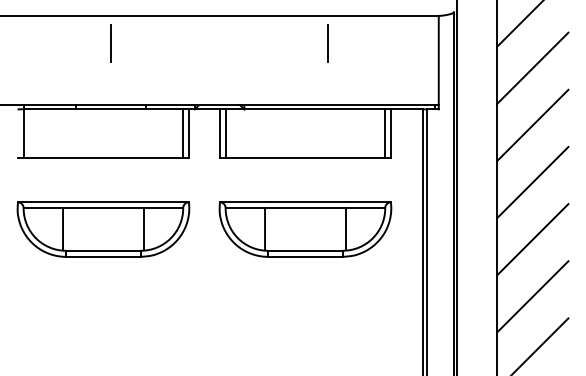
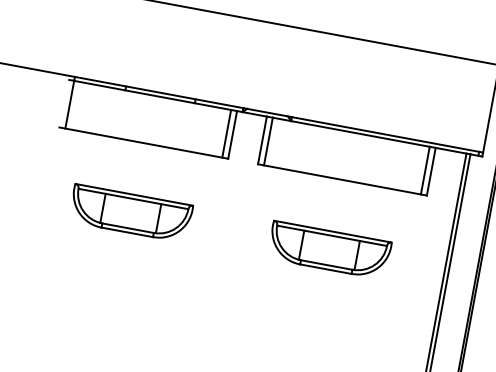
line: (328, 42) -> (386, 70), removed
line: (110, 43) -> (171, 31), removed
part: (103, 229) -> (130, 213), size x0.7
part: (305, 229) -> (329, 250), size x0.7

